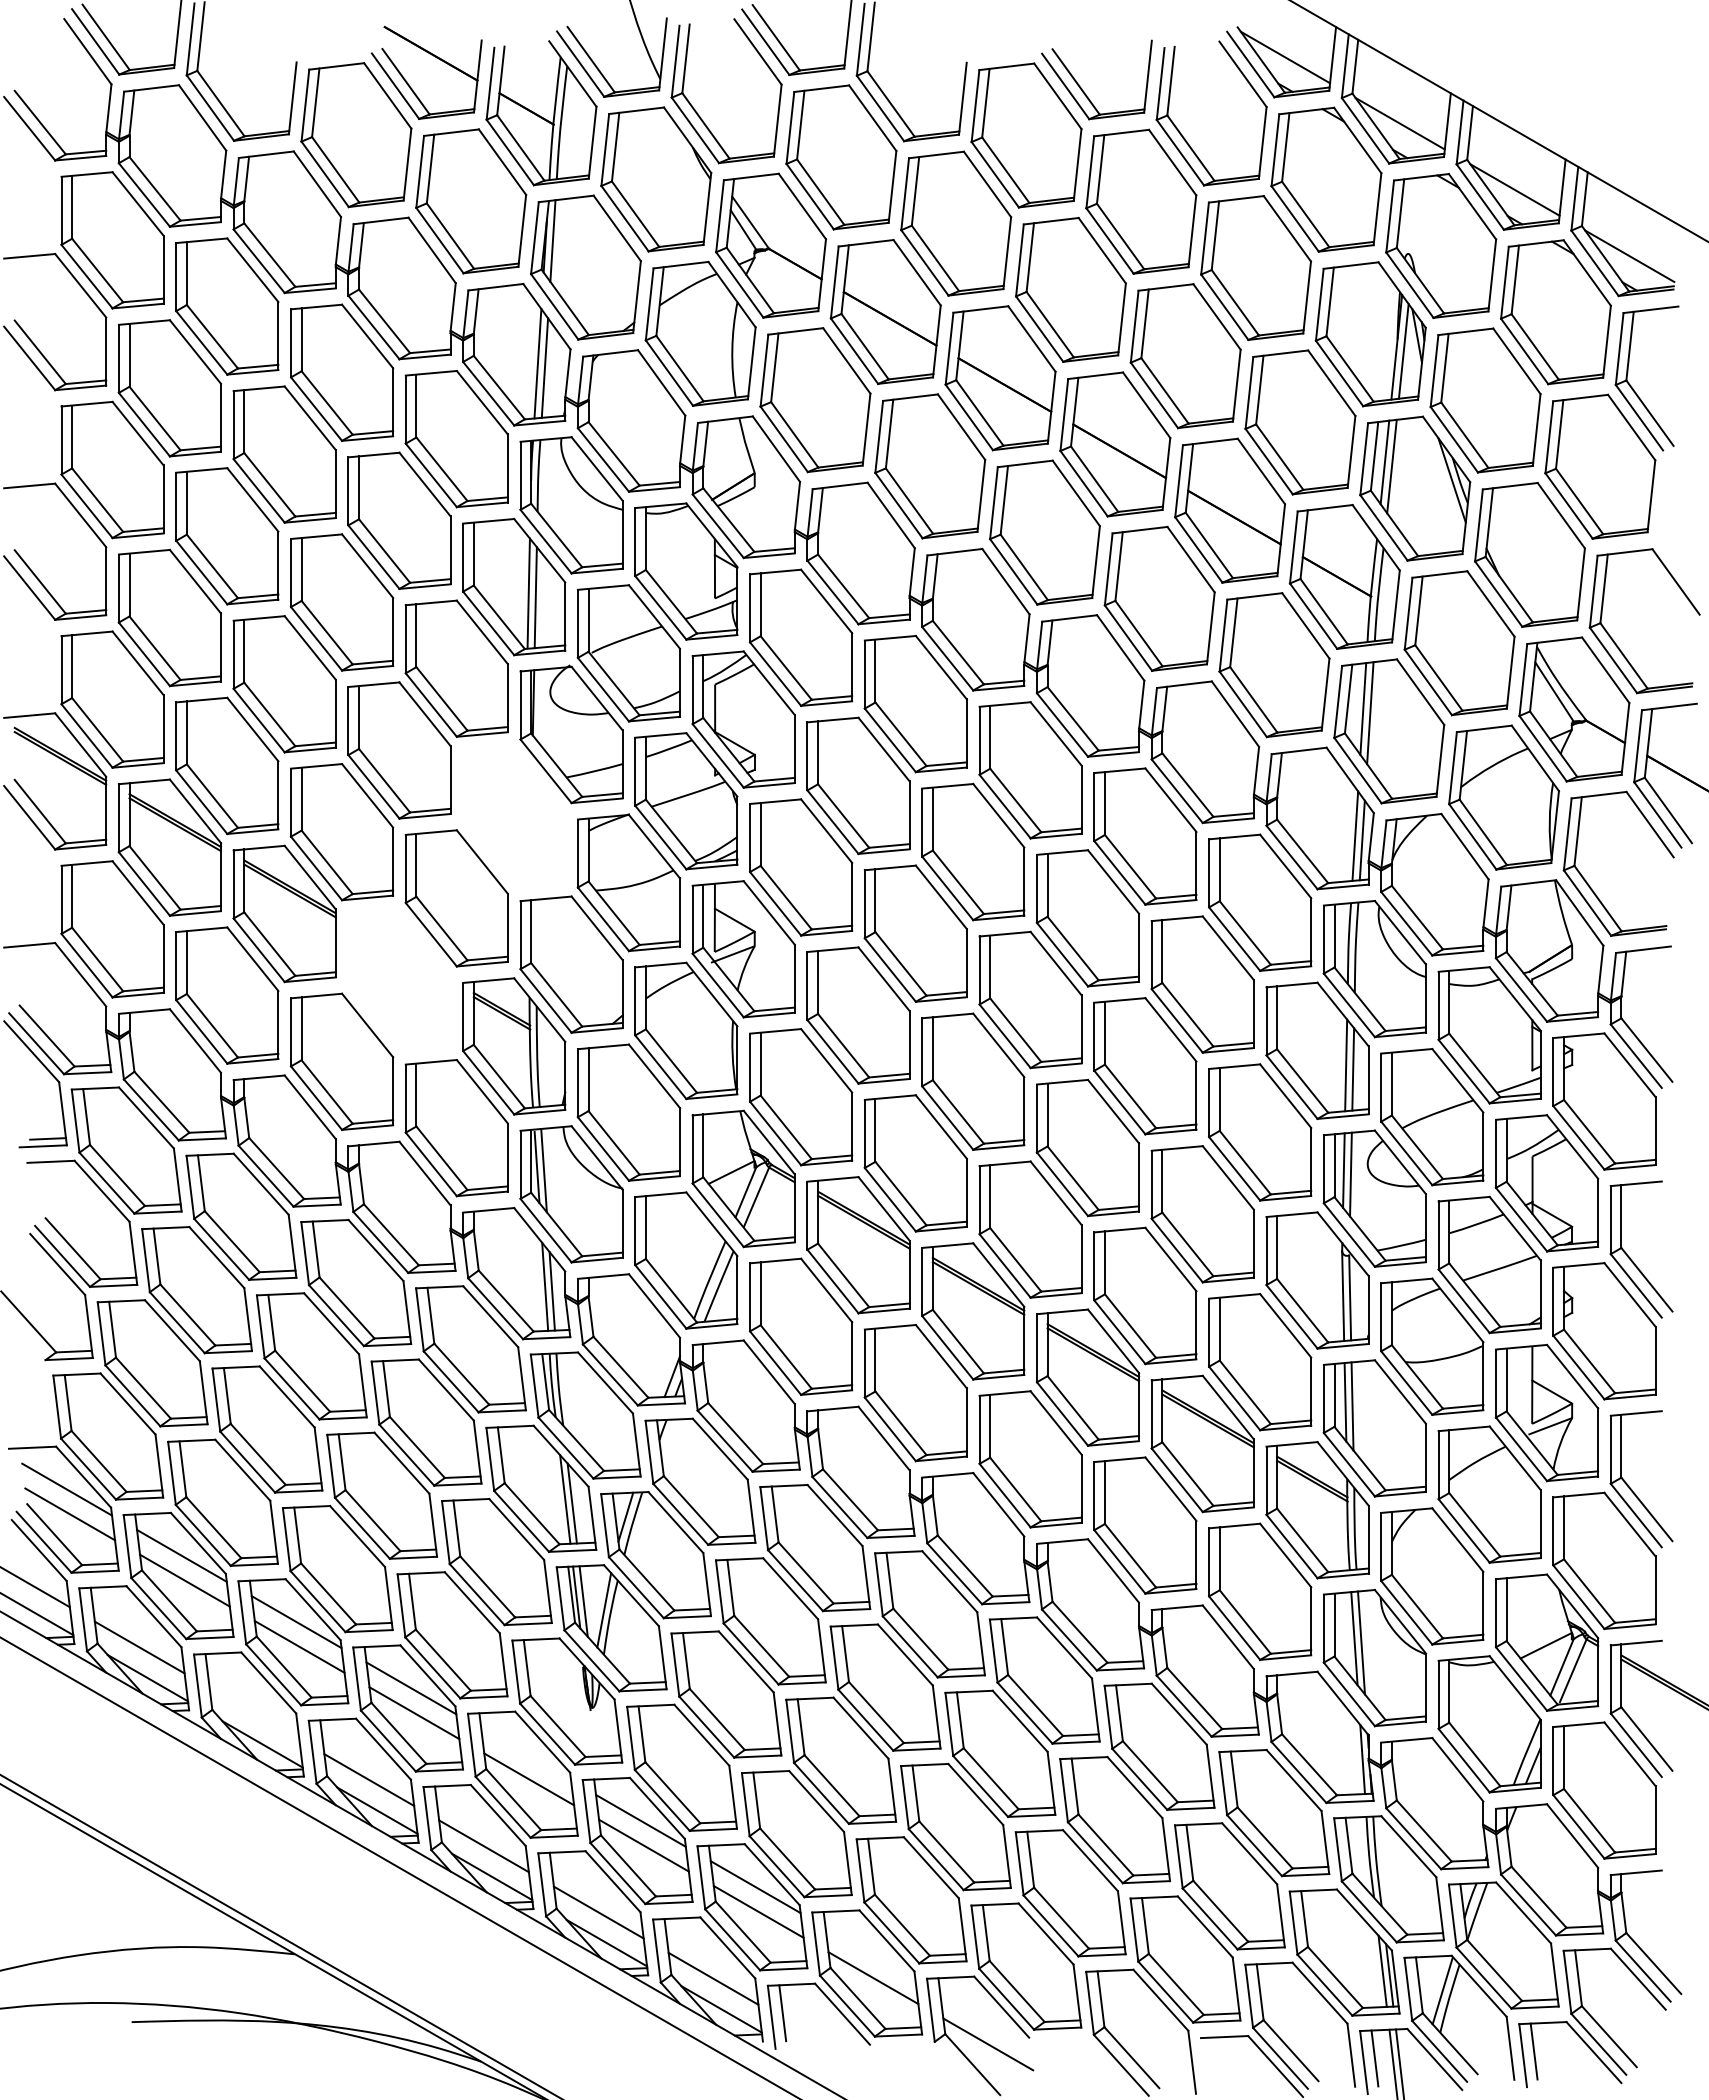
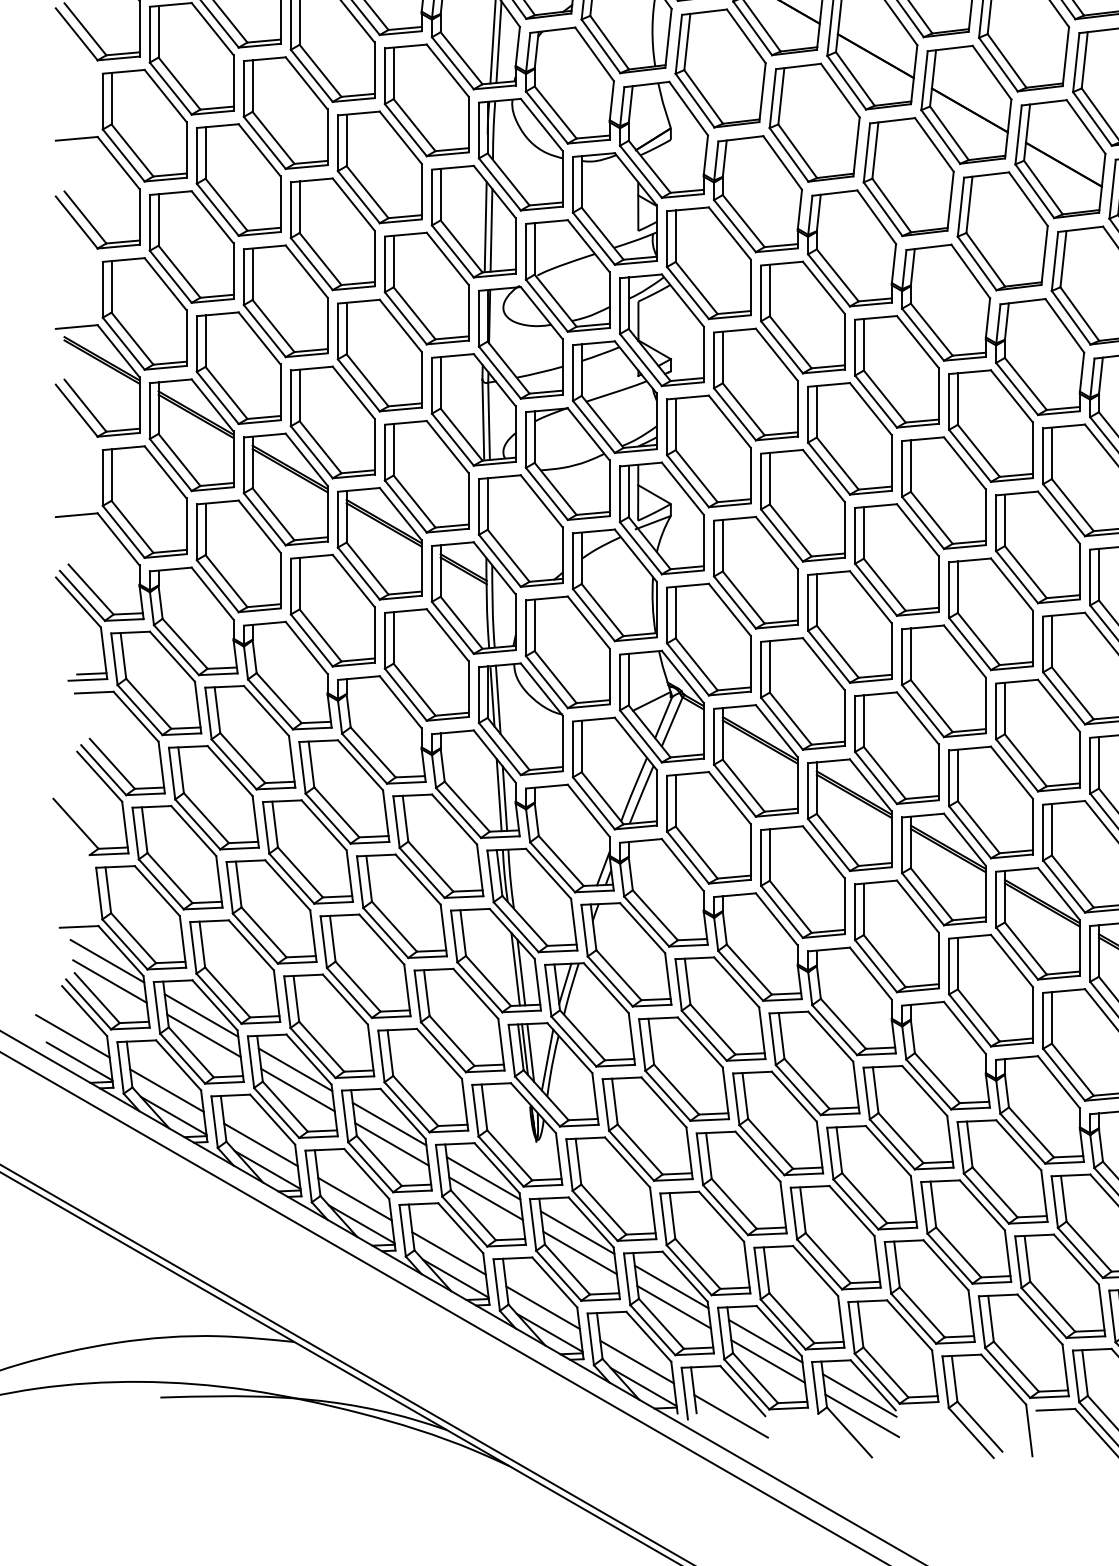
part: (514, 816) -> (474, 409), added
part: (399, 980) -> (379, 544), added
line: (254, 1713) -> (260, 1144), added
line: (526, 1754) -> (483, 1178), added
line: (870, 1953) -> (765, 1341), added
line: (985, 2019) -> (859, 1395), added
line: (828, 2045) -> (731, 1416), added

